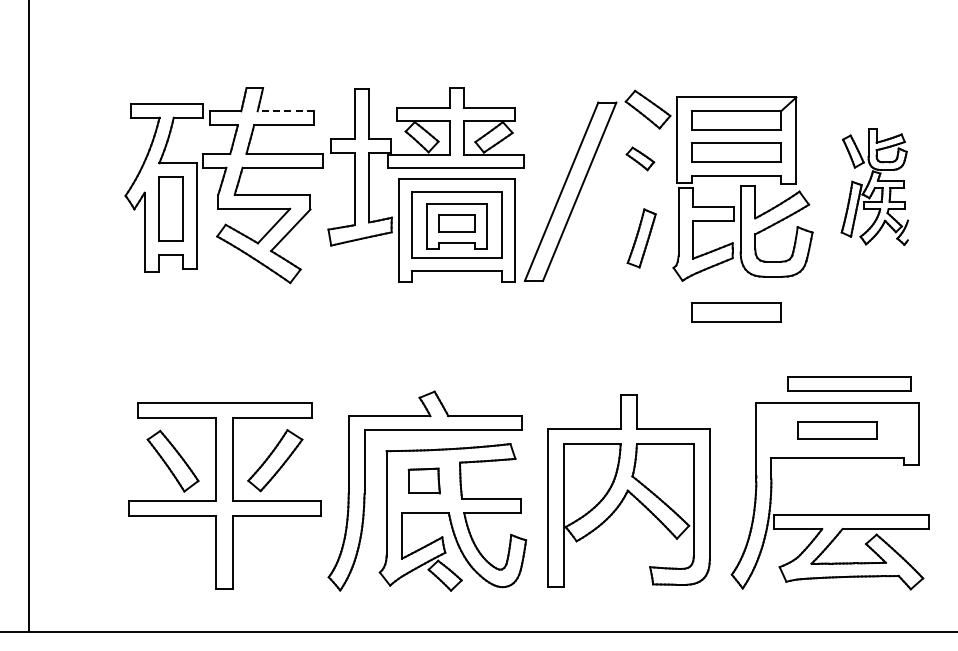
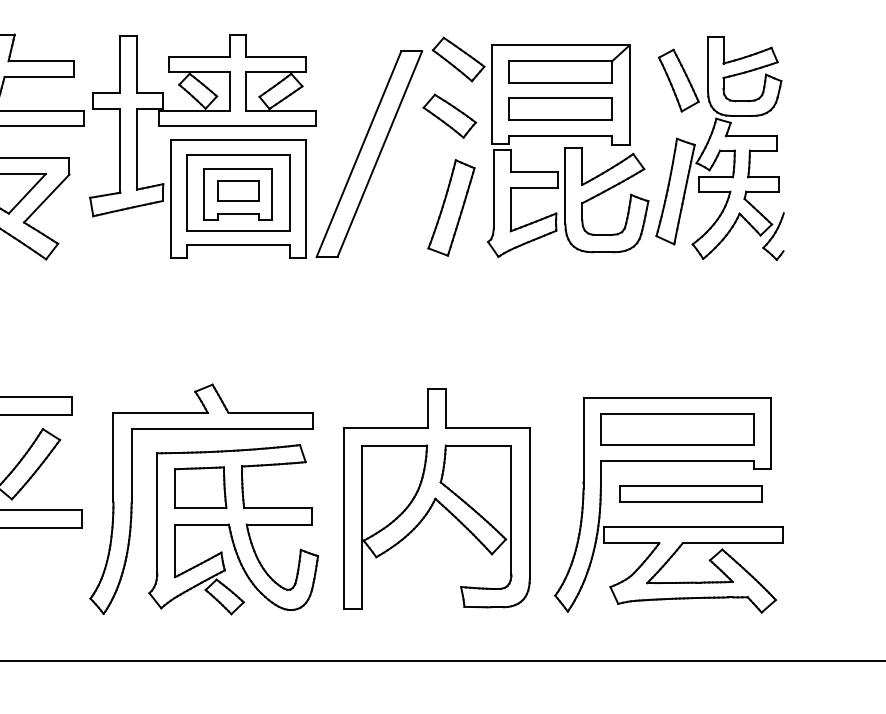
line: (285, 111) -> (40, 61), dashed -> solid
part: (640, 158) -> (449, 115), size x1.67
part: (874, 186) -> (719, 148), size x1.67
part: (641, 238) -> (451, 208), size x1.43
part: (736, 312) -> (560, 293), removed
part: (849, 383) -> (690, 492), moved
part: (837, 430) -> (677, 429), size x1.67
part: (424, 480) -> (200, 487), size x1.43

